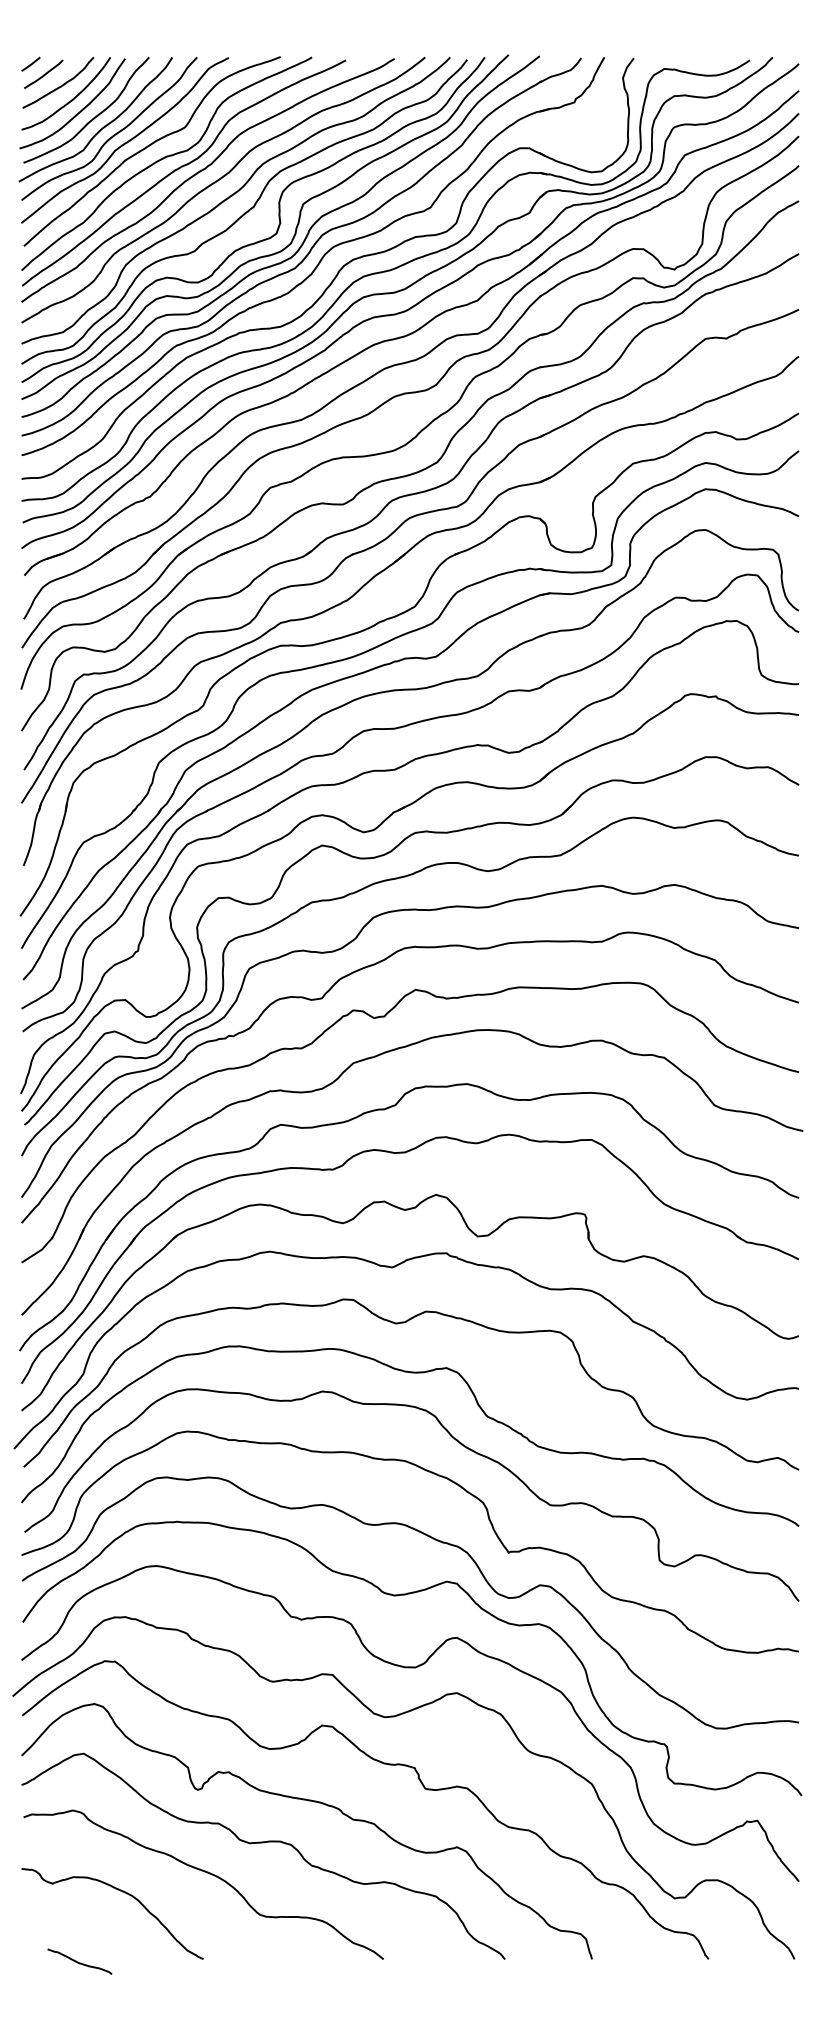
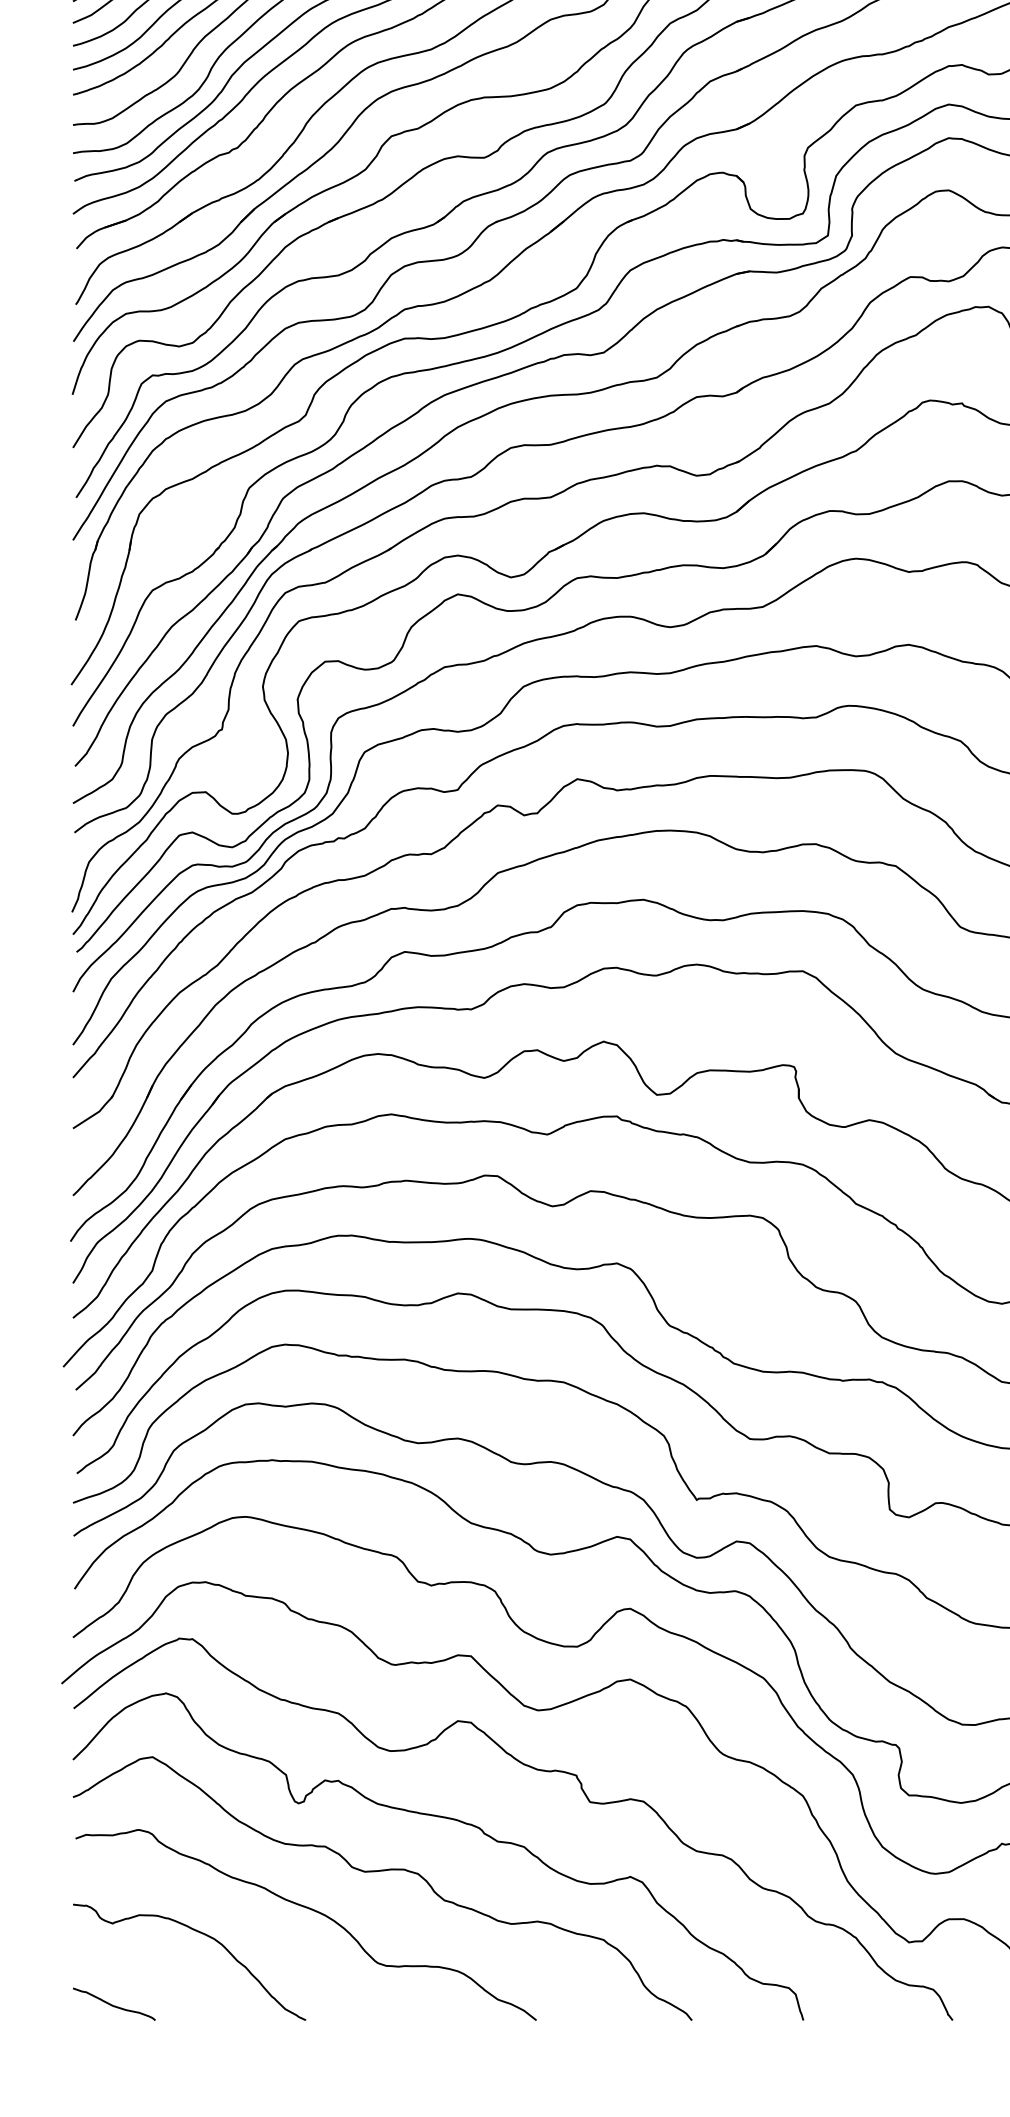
curve: (78, 1961) -> (112, 2003), moved

